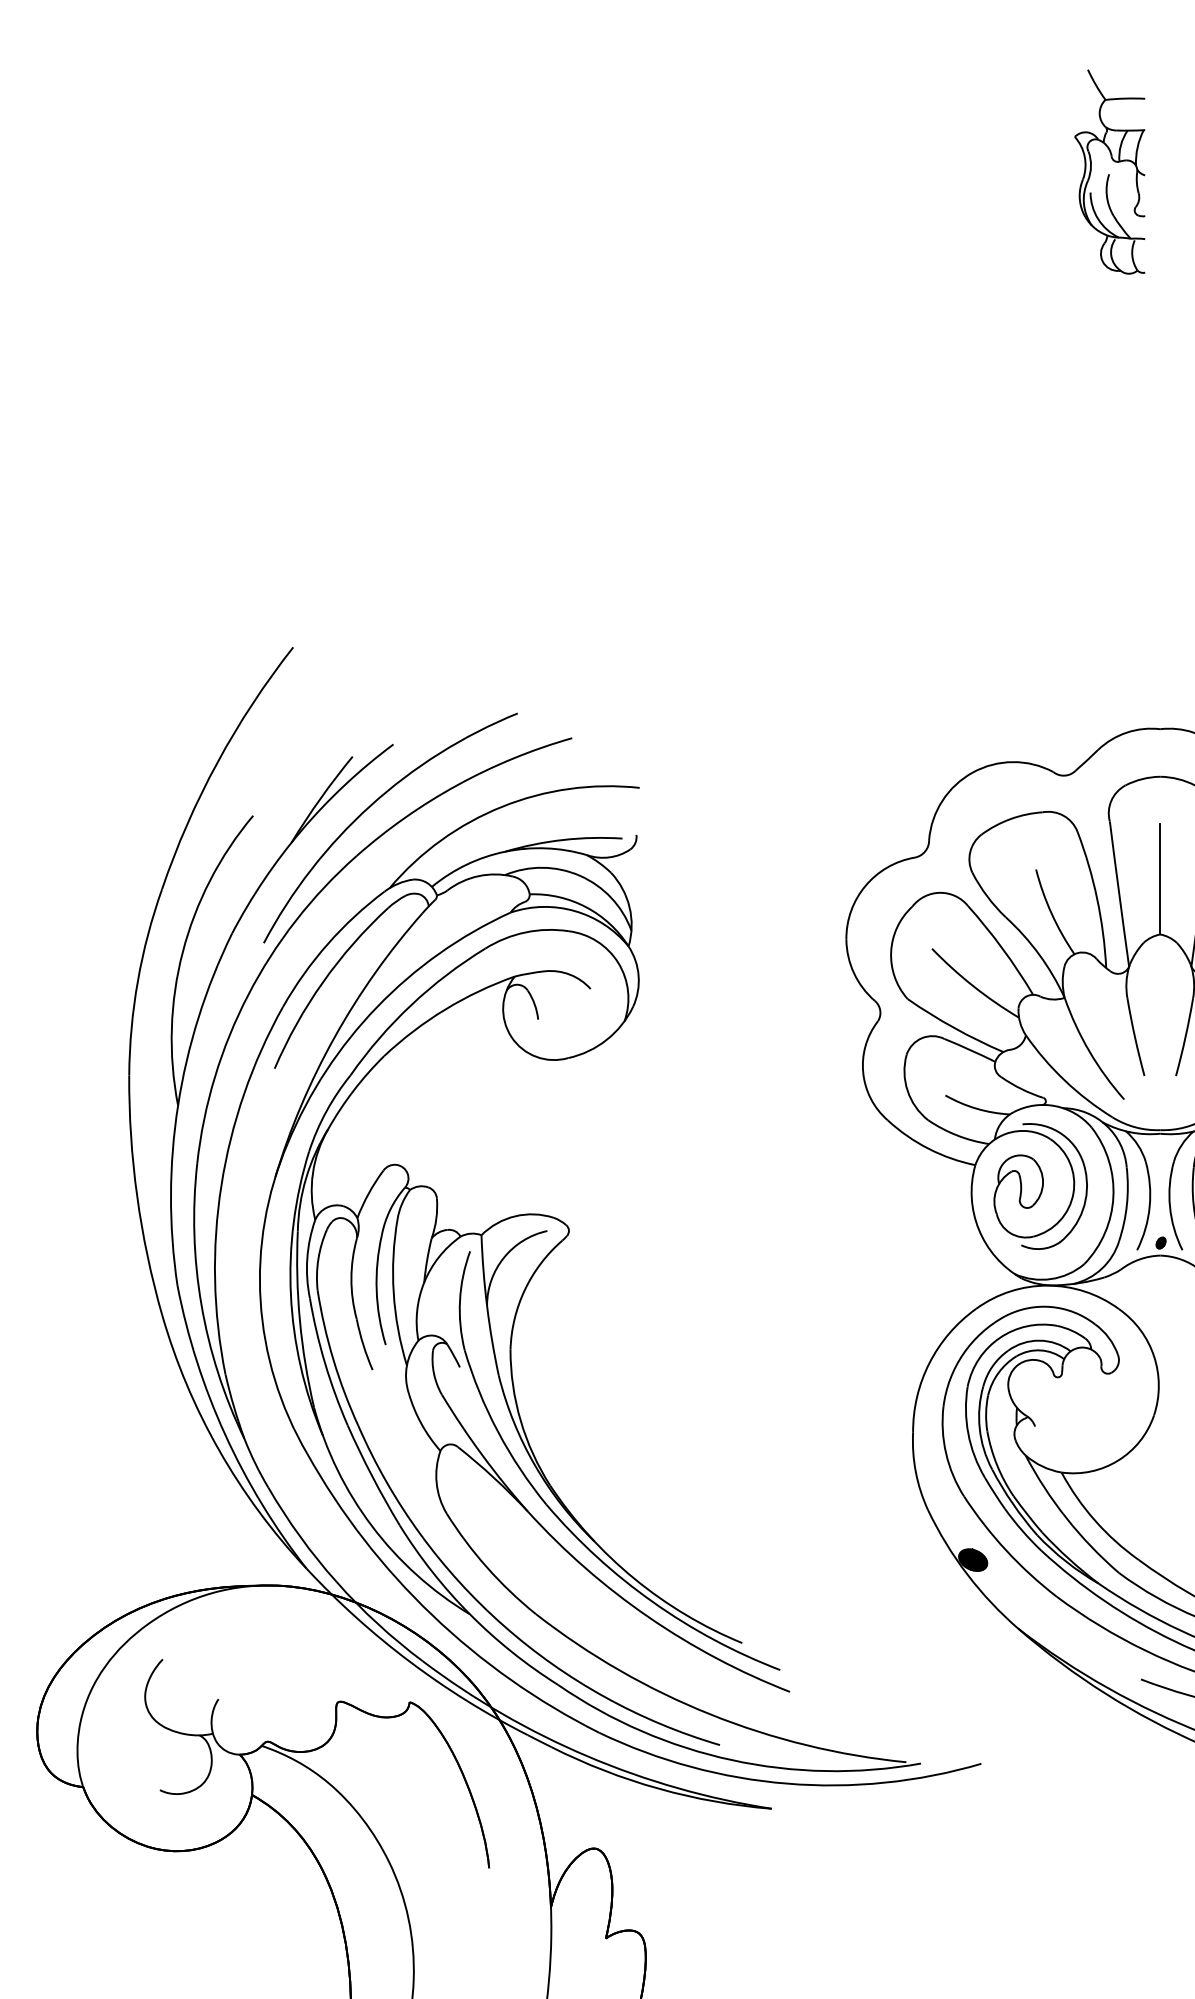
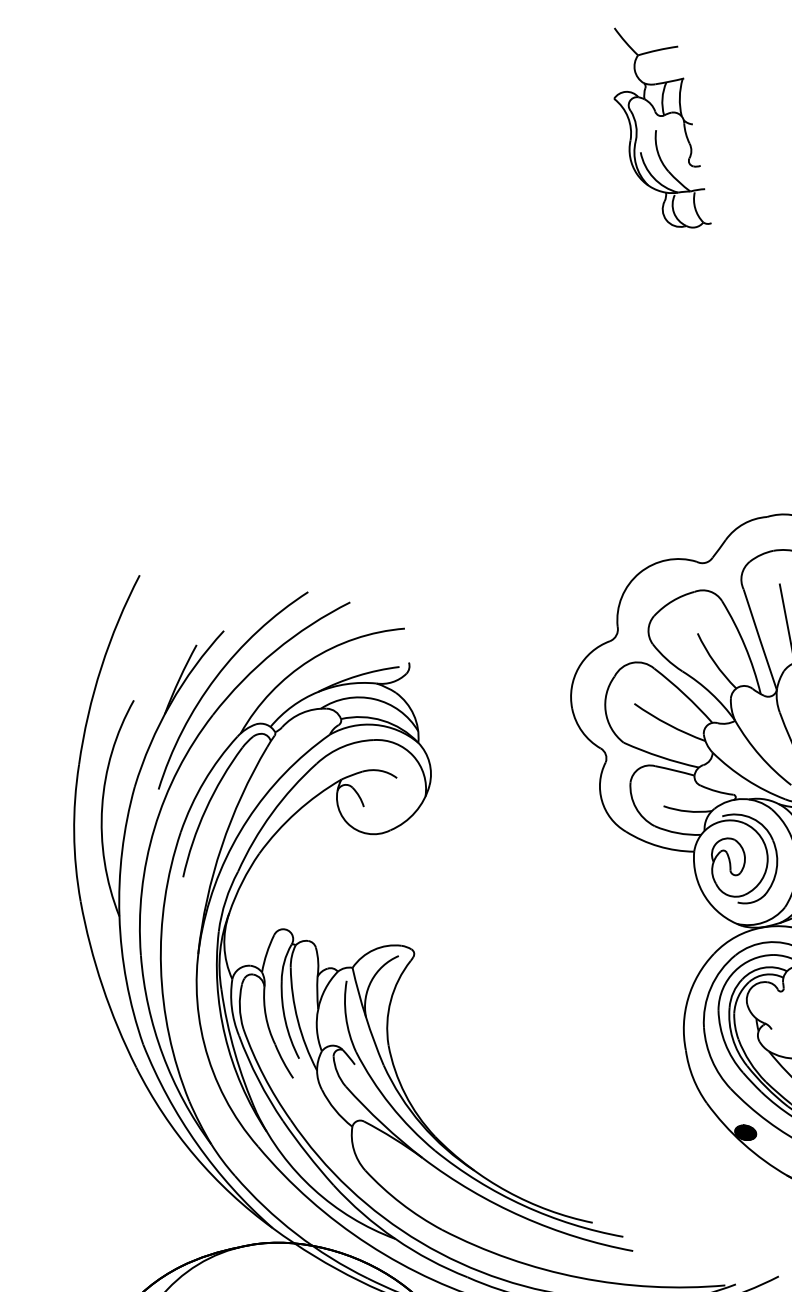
part: (1109, 171) -> (656, 127), size x1.43

